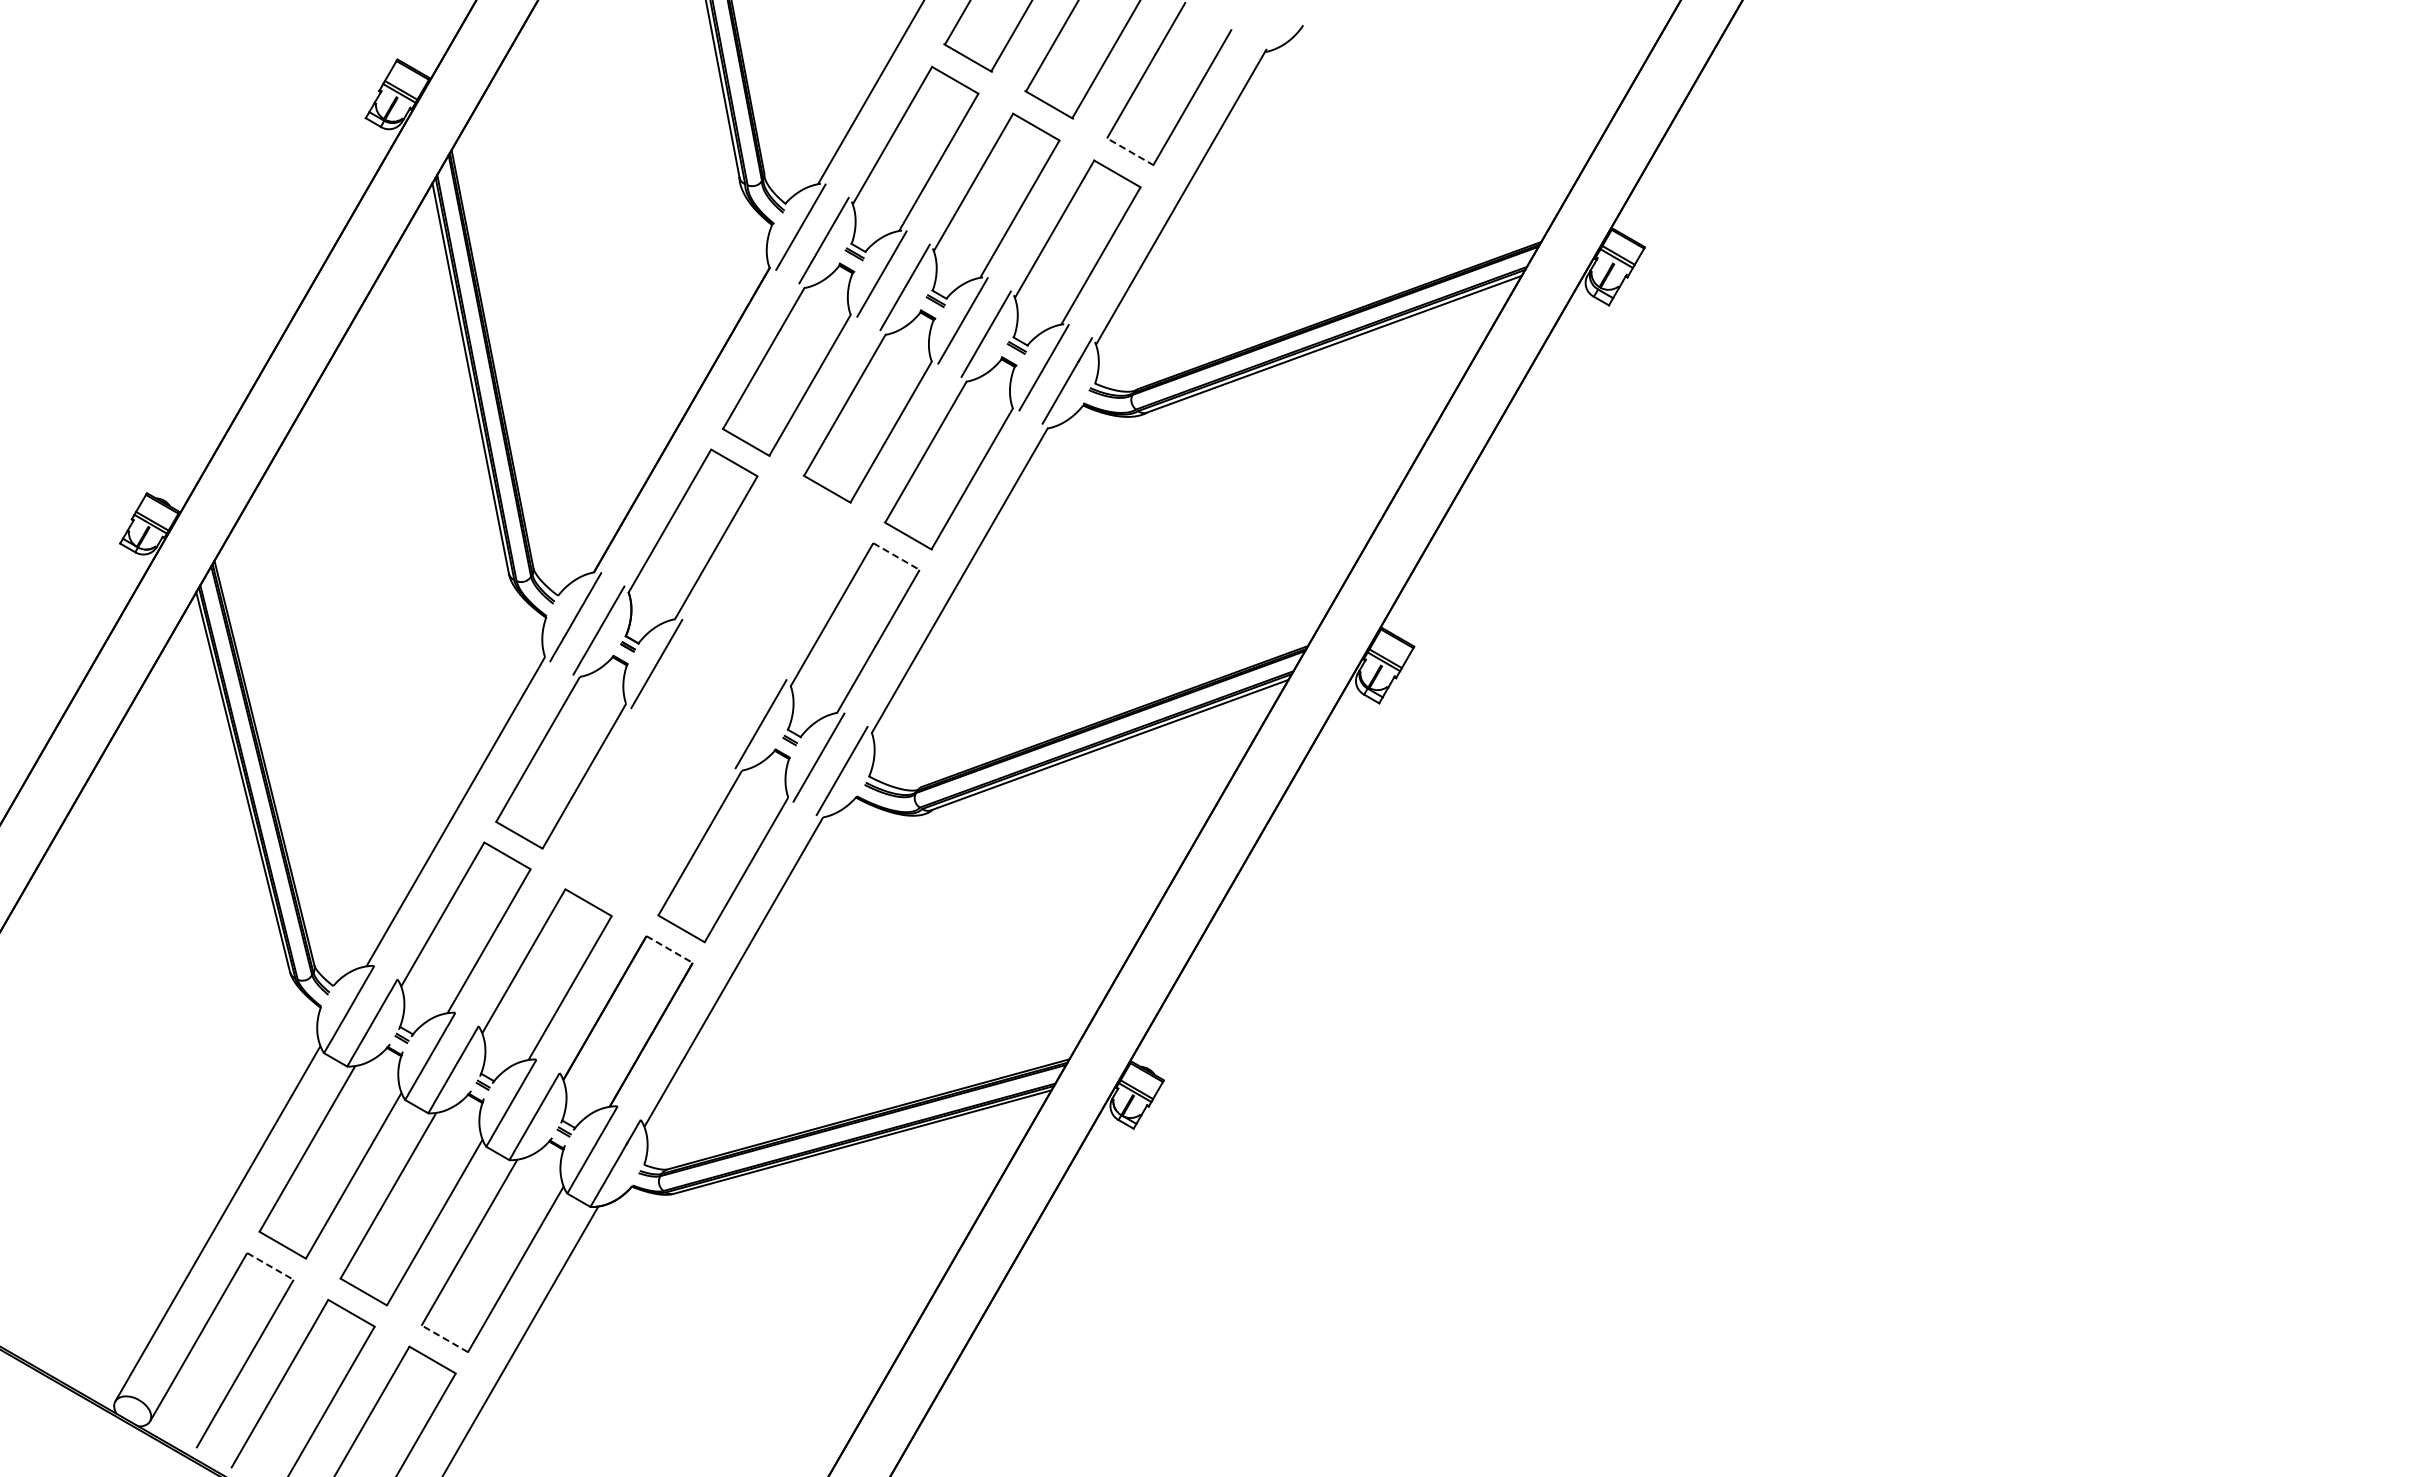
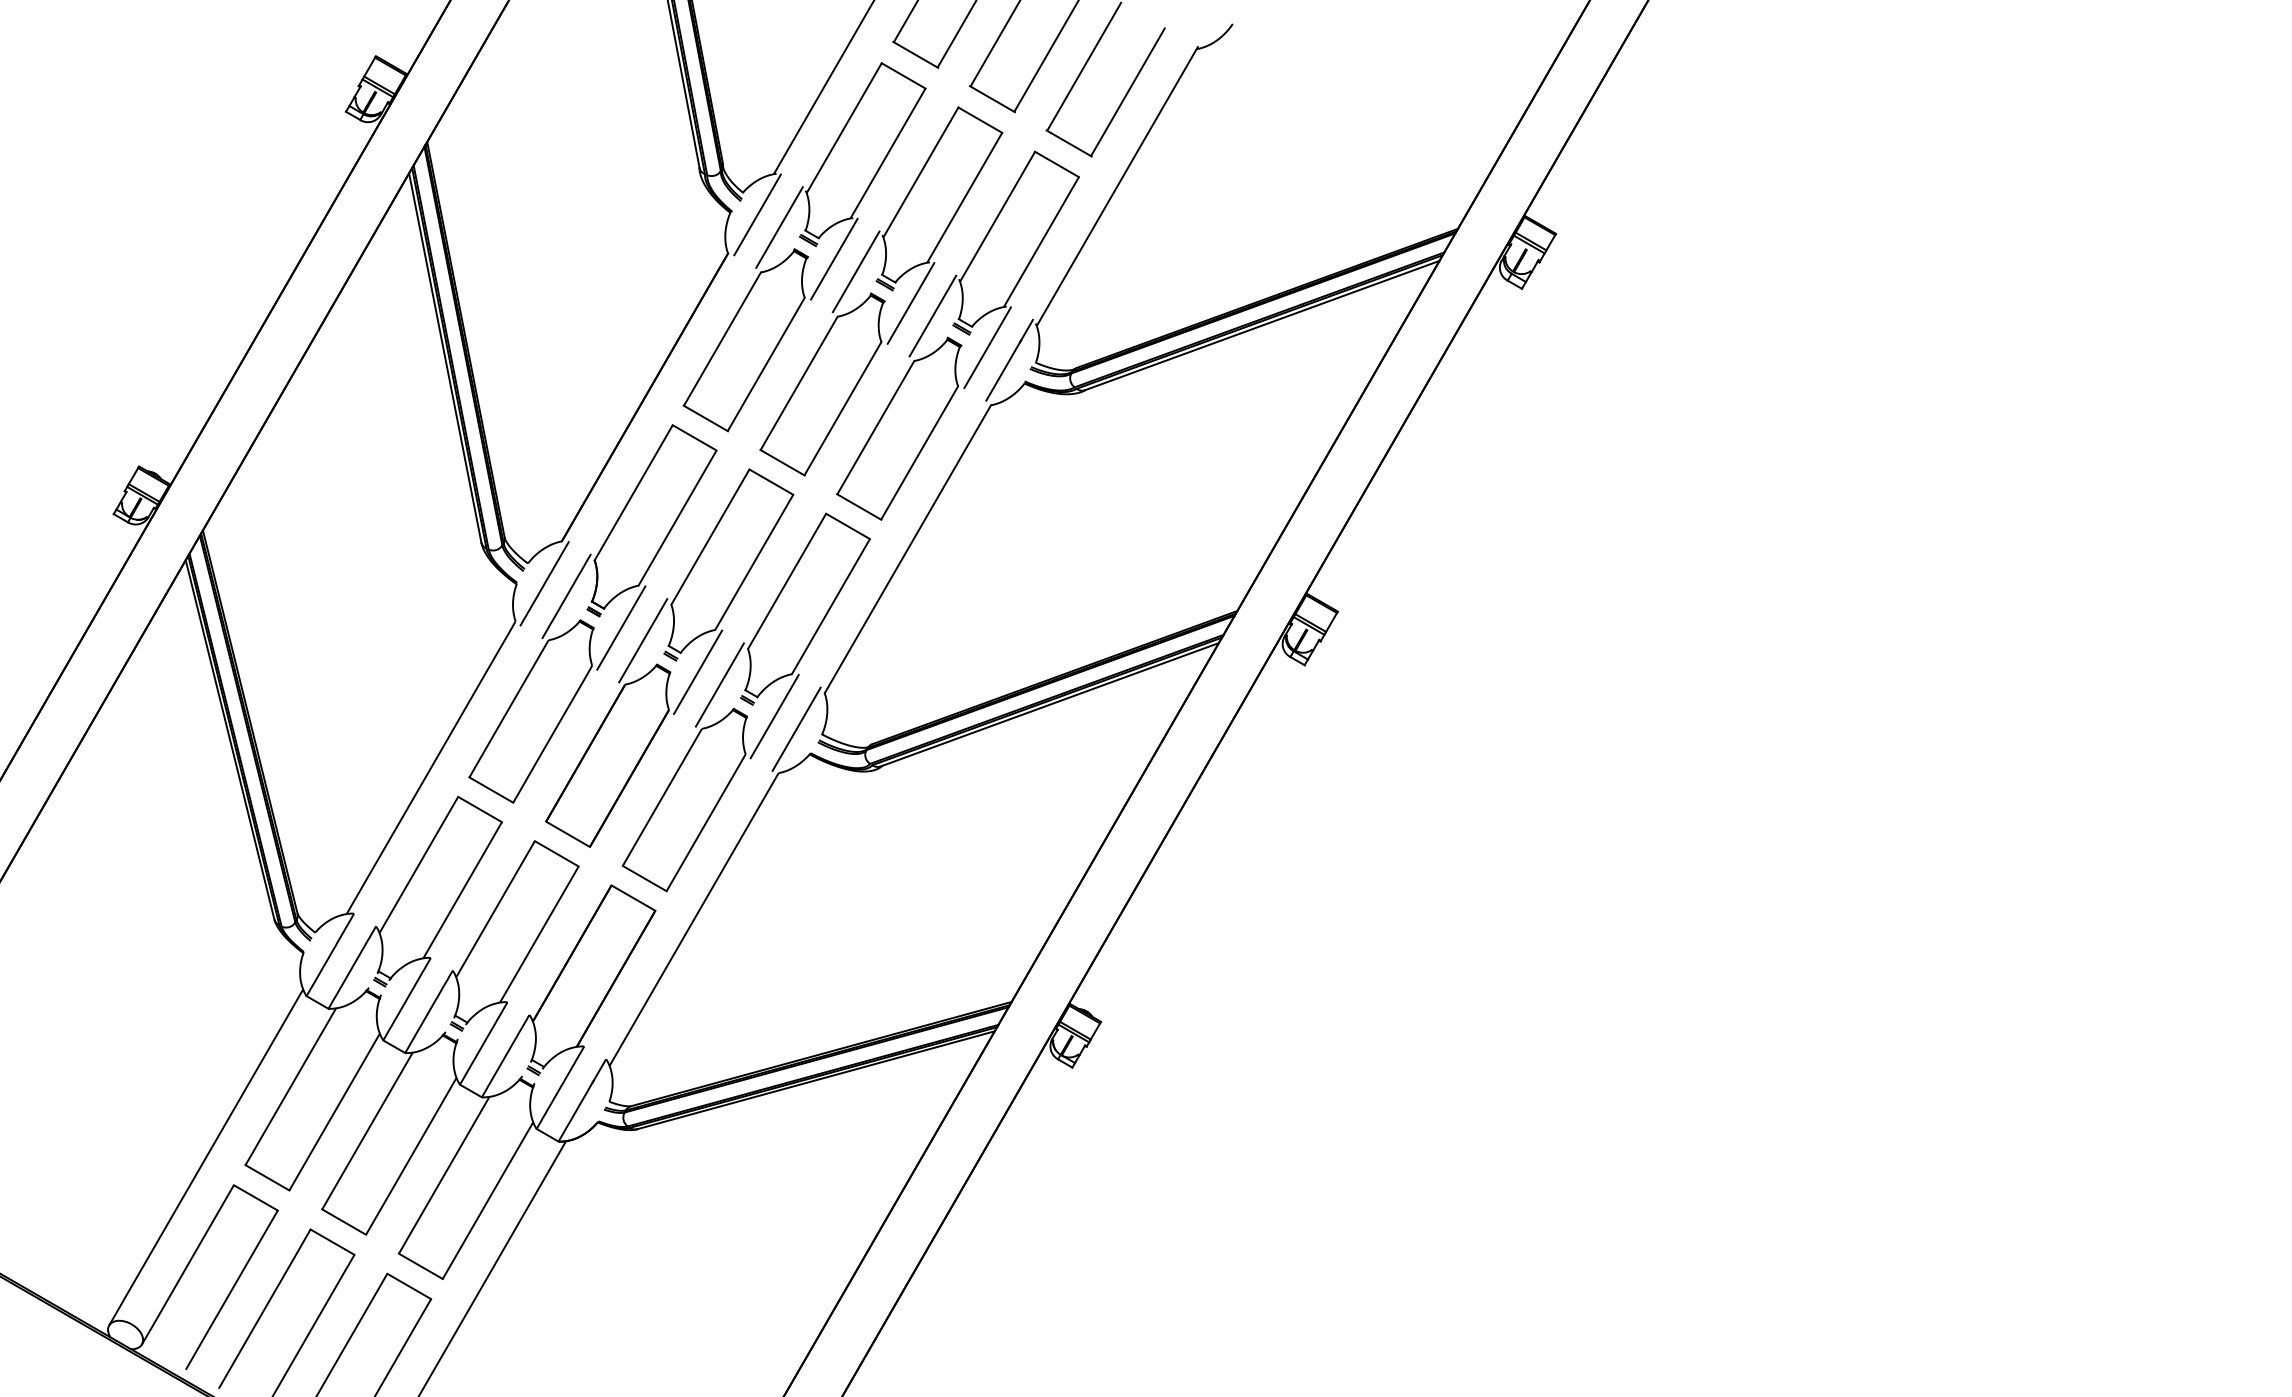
line: (1129, 151) -> (1068, 143), dashed -> solid
line: (896, 556) -> (848, 526), dashed -> solid
part: (707, 695) -> (669, 657), added
line: (669, 949) -> (633, 898), dashed -> solid
line: (270, 1266) -> (255, 1197), dashed -> solid
line: (444, 1338) -> (420, 1266), dashed -> solid

